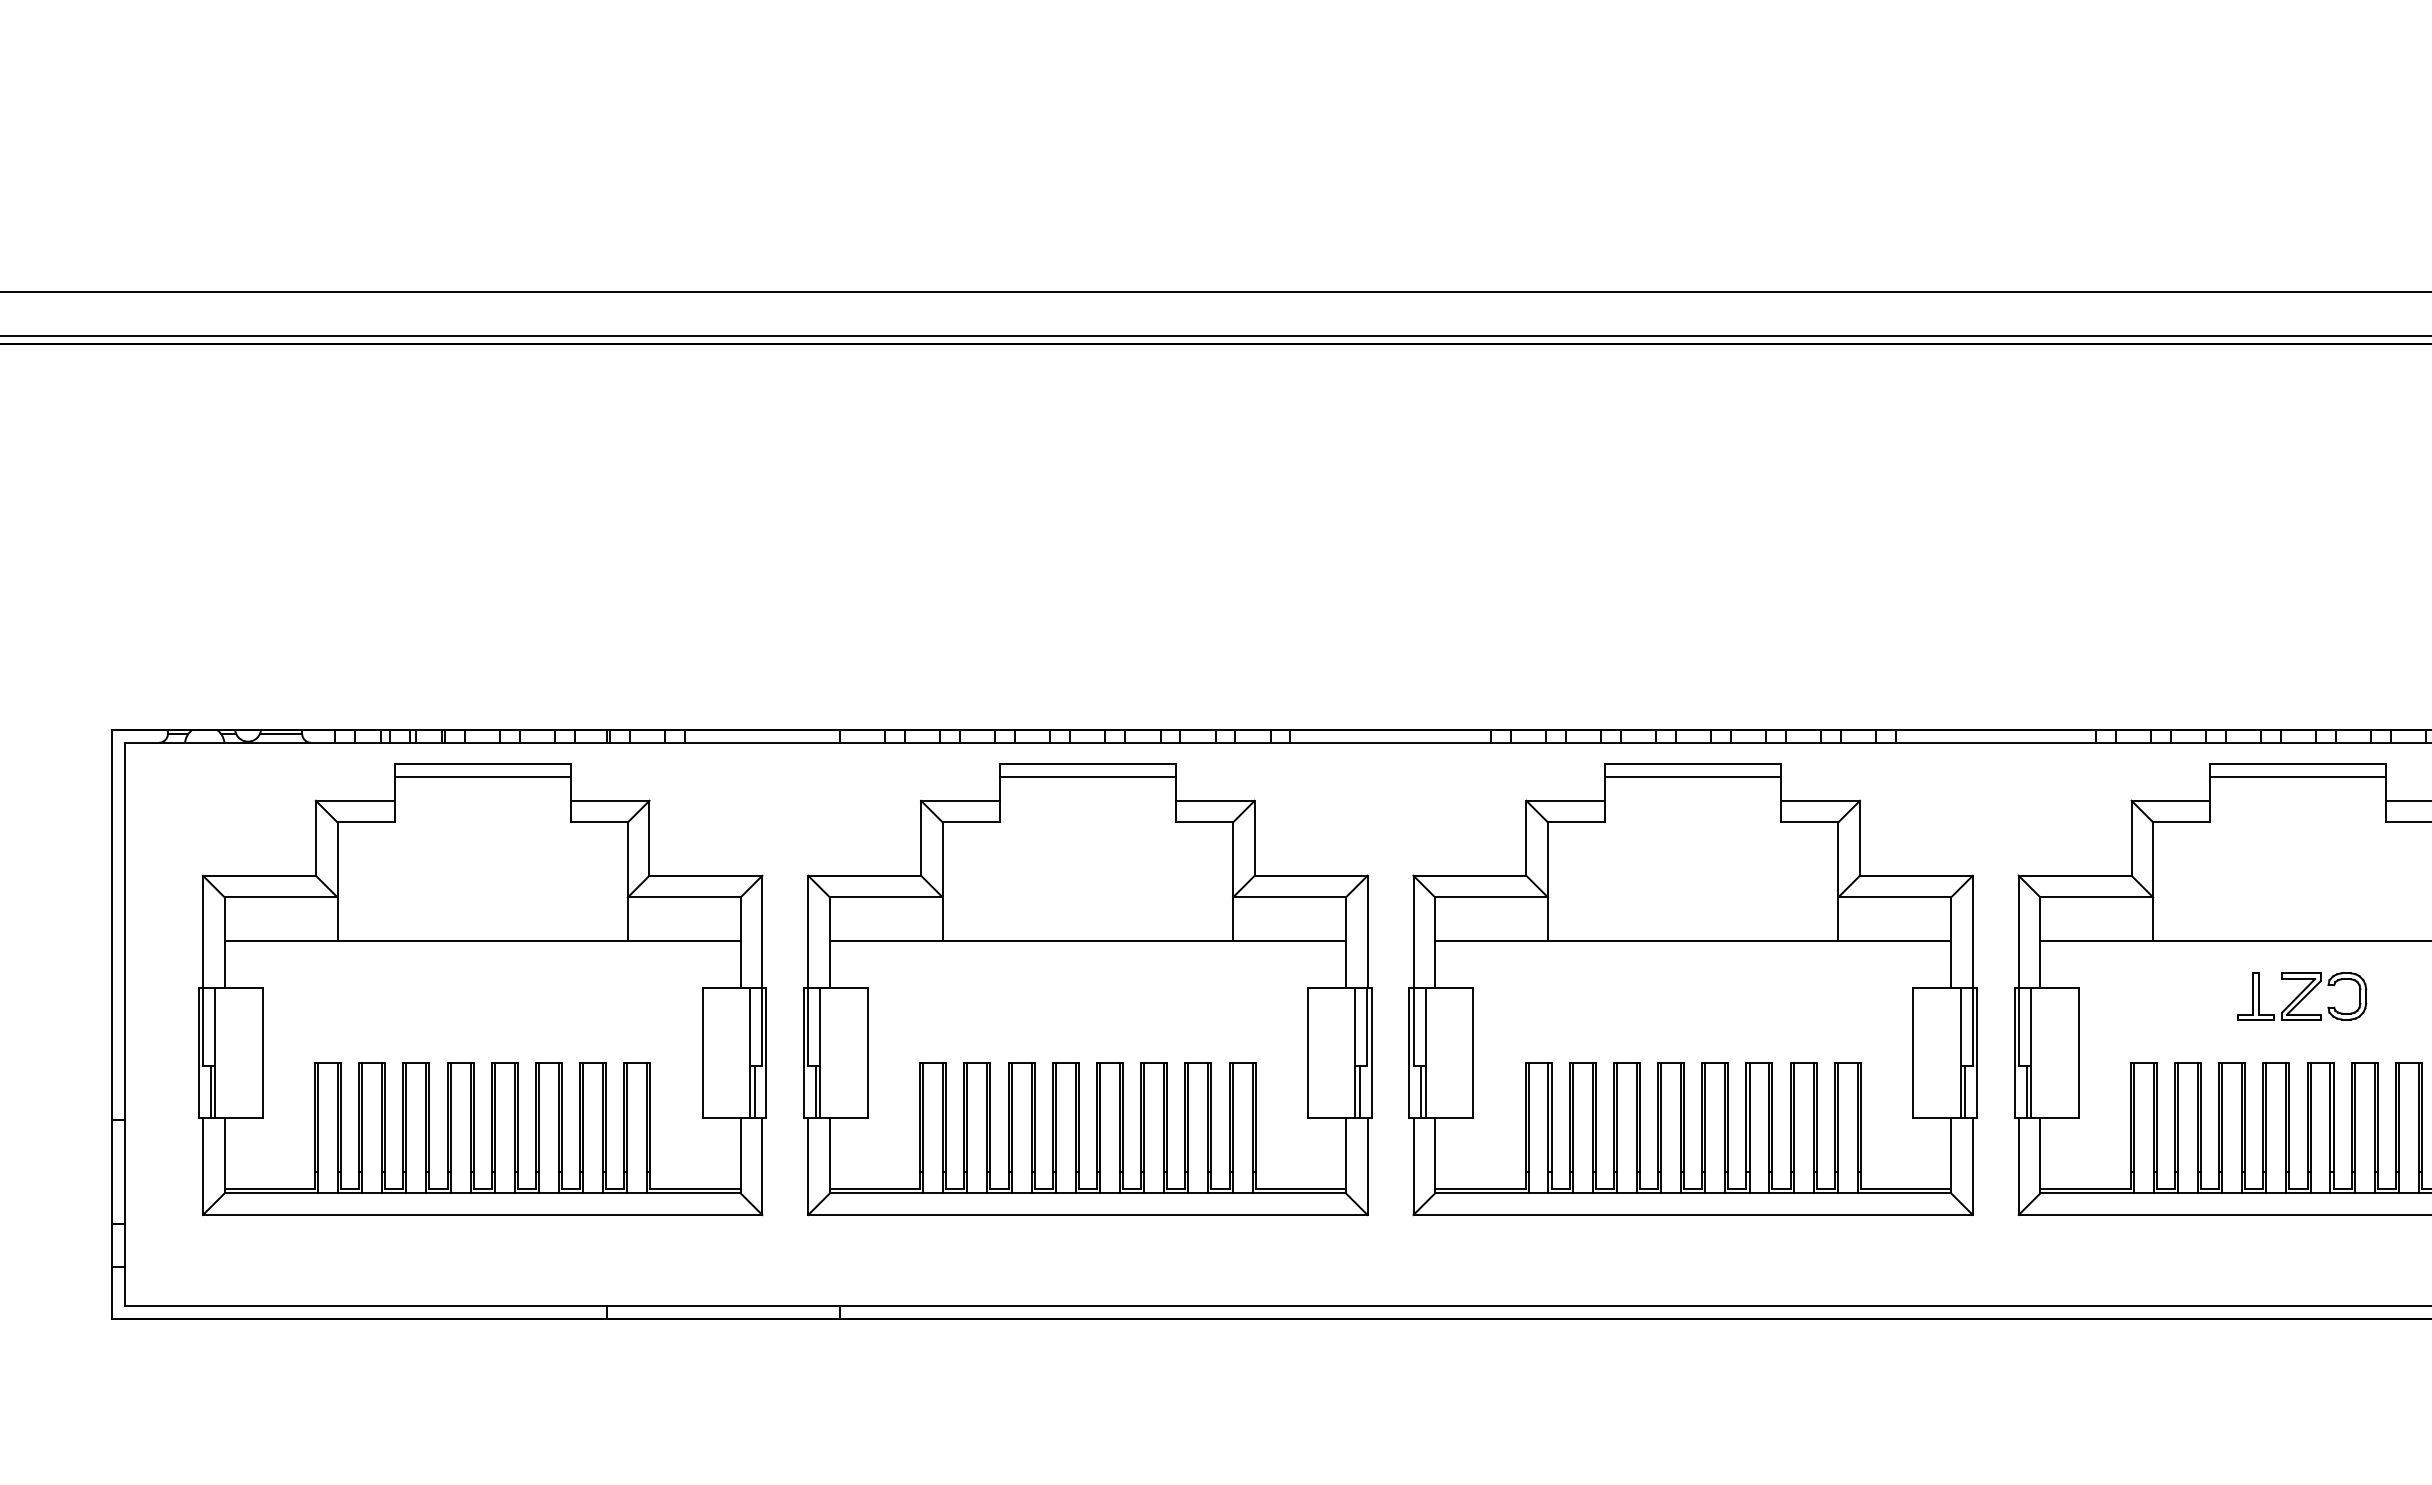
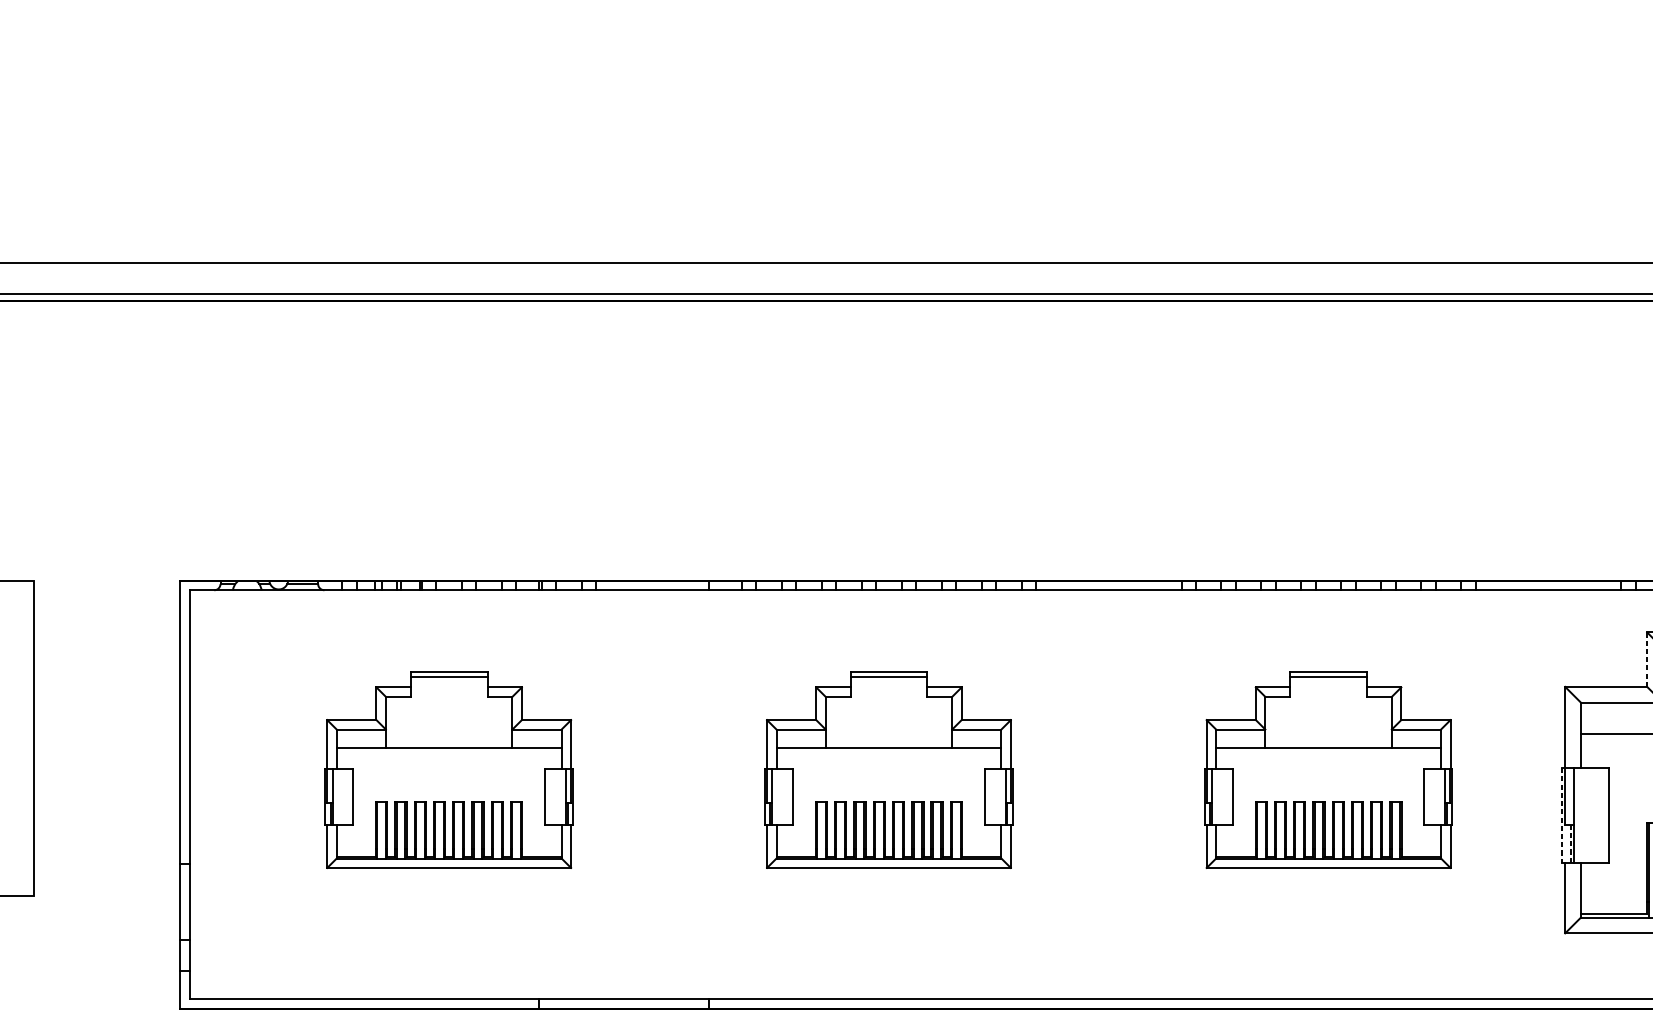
line: (2131, 837) -> (1647, 659), solid -> dashed
part: (482, 989) -> (449, 769), size x0.6
part: (1087, 989) -> (888, 769), size x0.6
part: (1692, 989) -> (1328, 769), size x0.6
line: (2014, 1052) -> (1562, 815), solid -> dashed
line: (2026, 1091) -> (1570, 843), solid -> dashed

